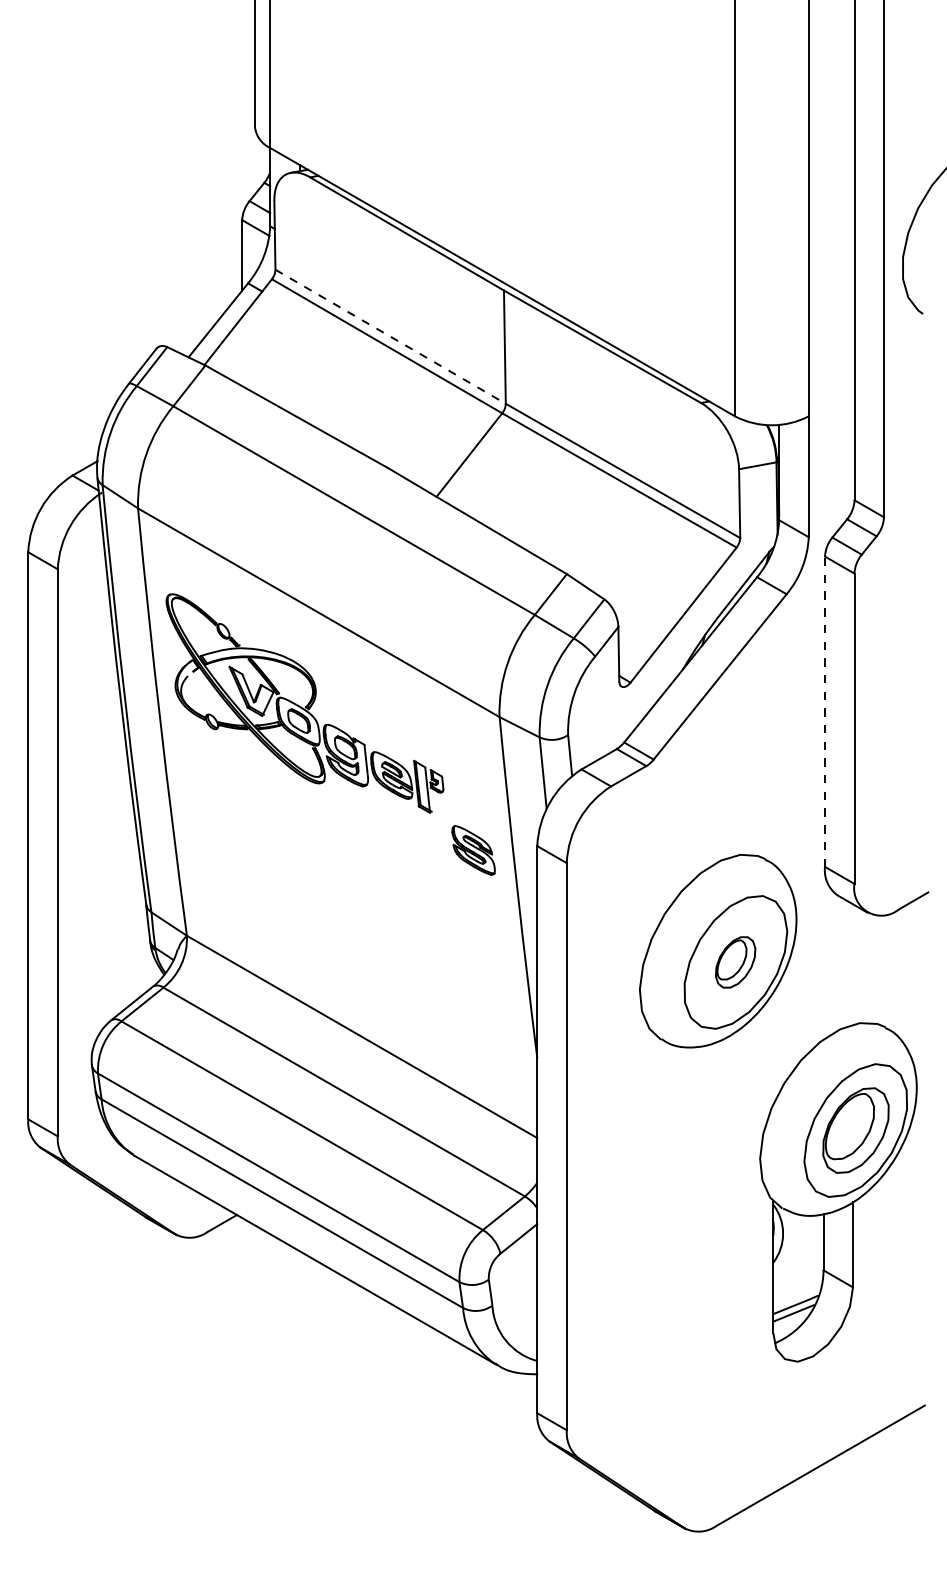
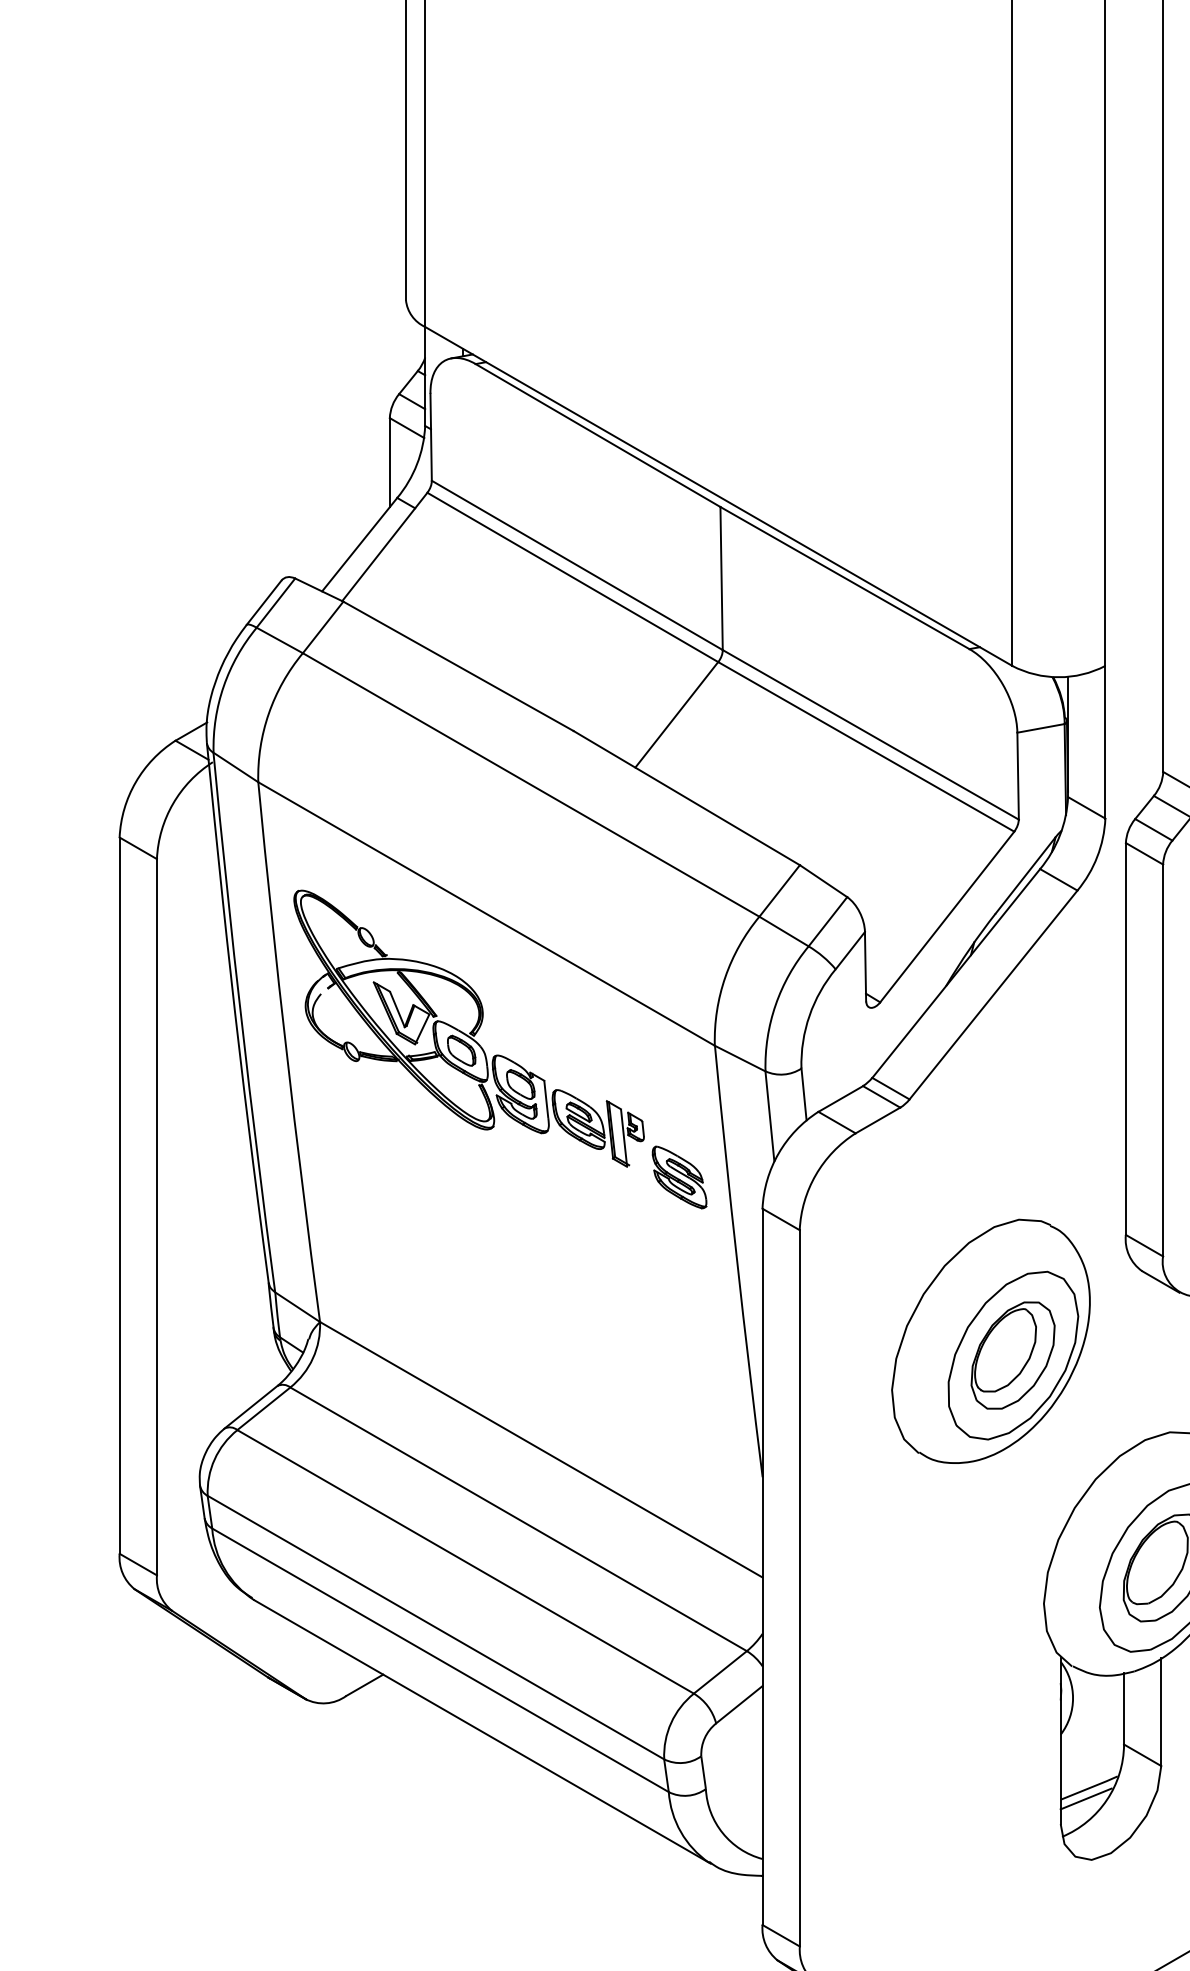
line: (391, 337) -> (578, 566), dashed -> solid
line: (825, 711) -> (1126, 1038), dashed -> solid
part: (473, 850) -> (679, 1177), moved
part: (735, 962) -> (1012, 1355), size x1.67

